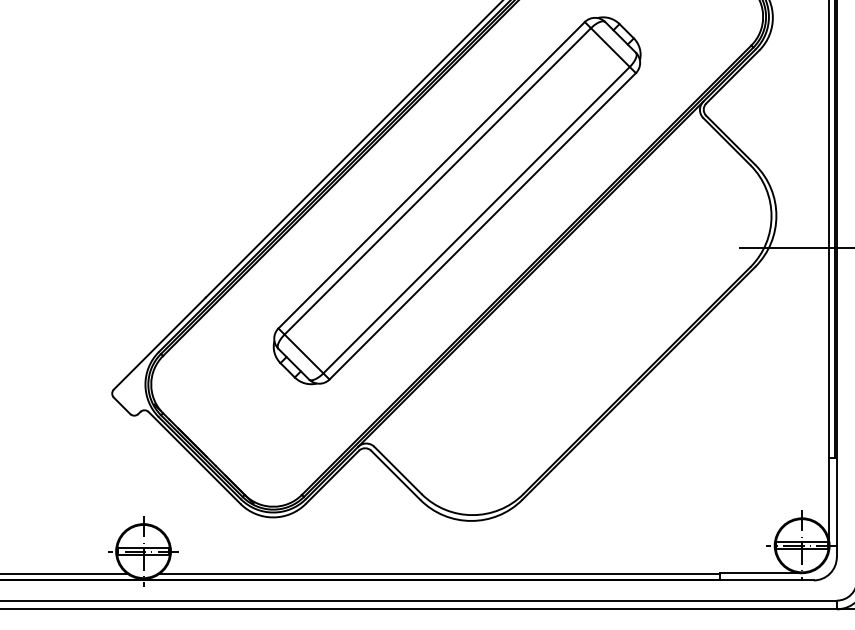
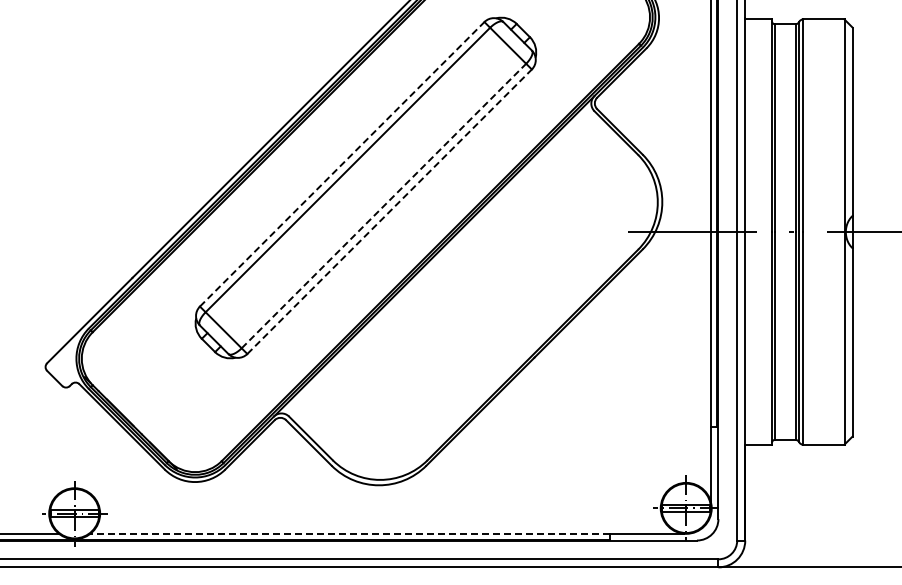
line: (431, 174) -> (342, 163), solid -> dashed
line: (477, 219) -> (384, 205), solid -> dashed
line: (482, 226) -> (389, 211), solid -> dashed
line: (439, 573) -> (349, 534), solid -> dashed

